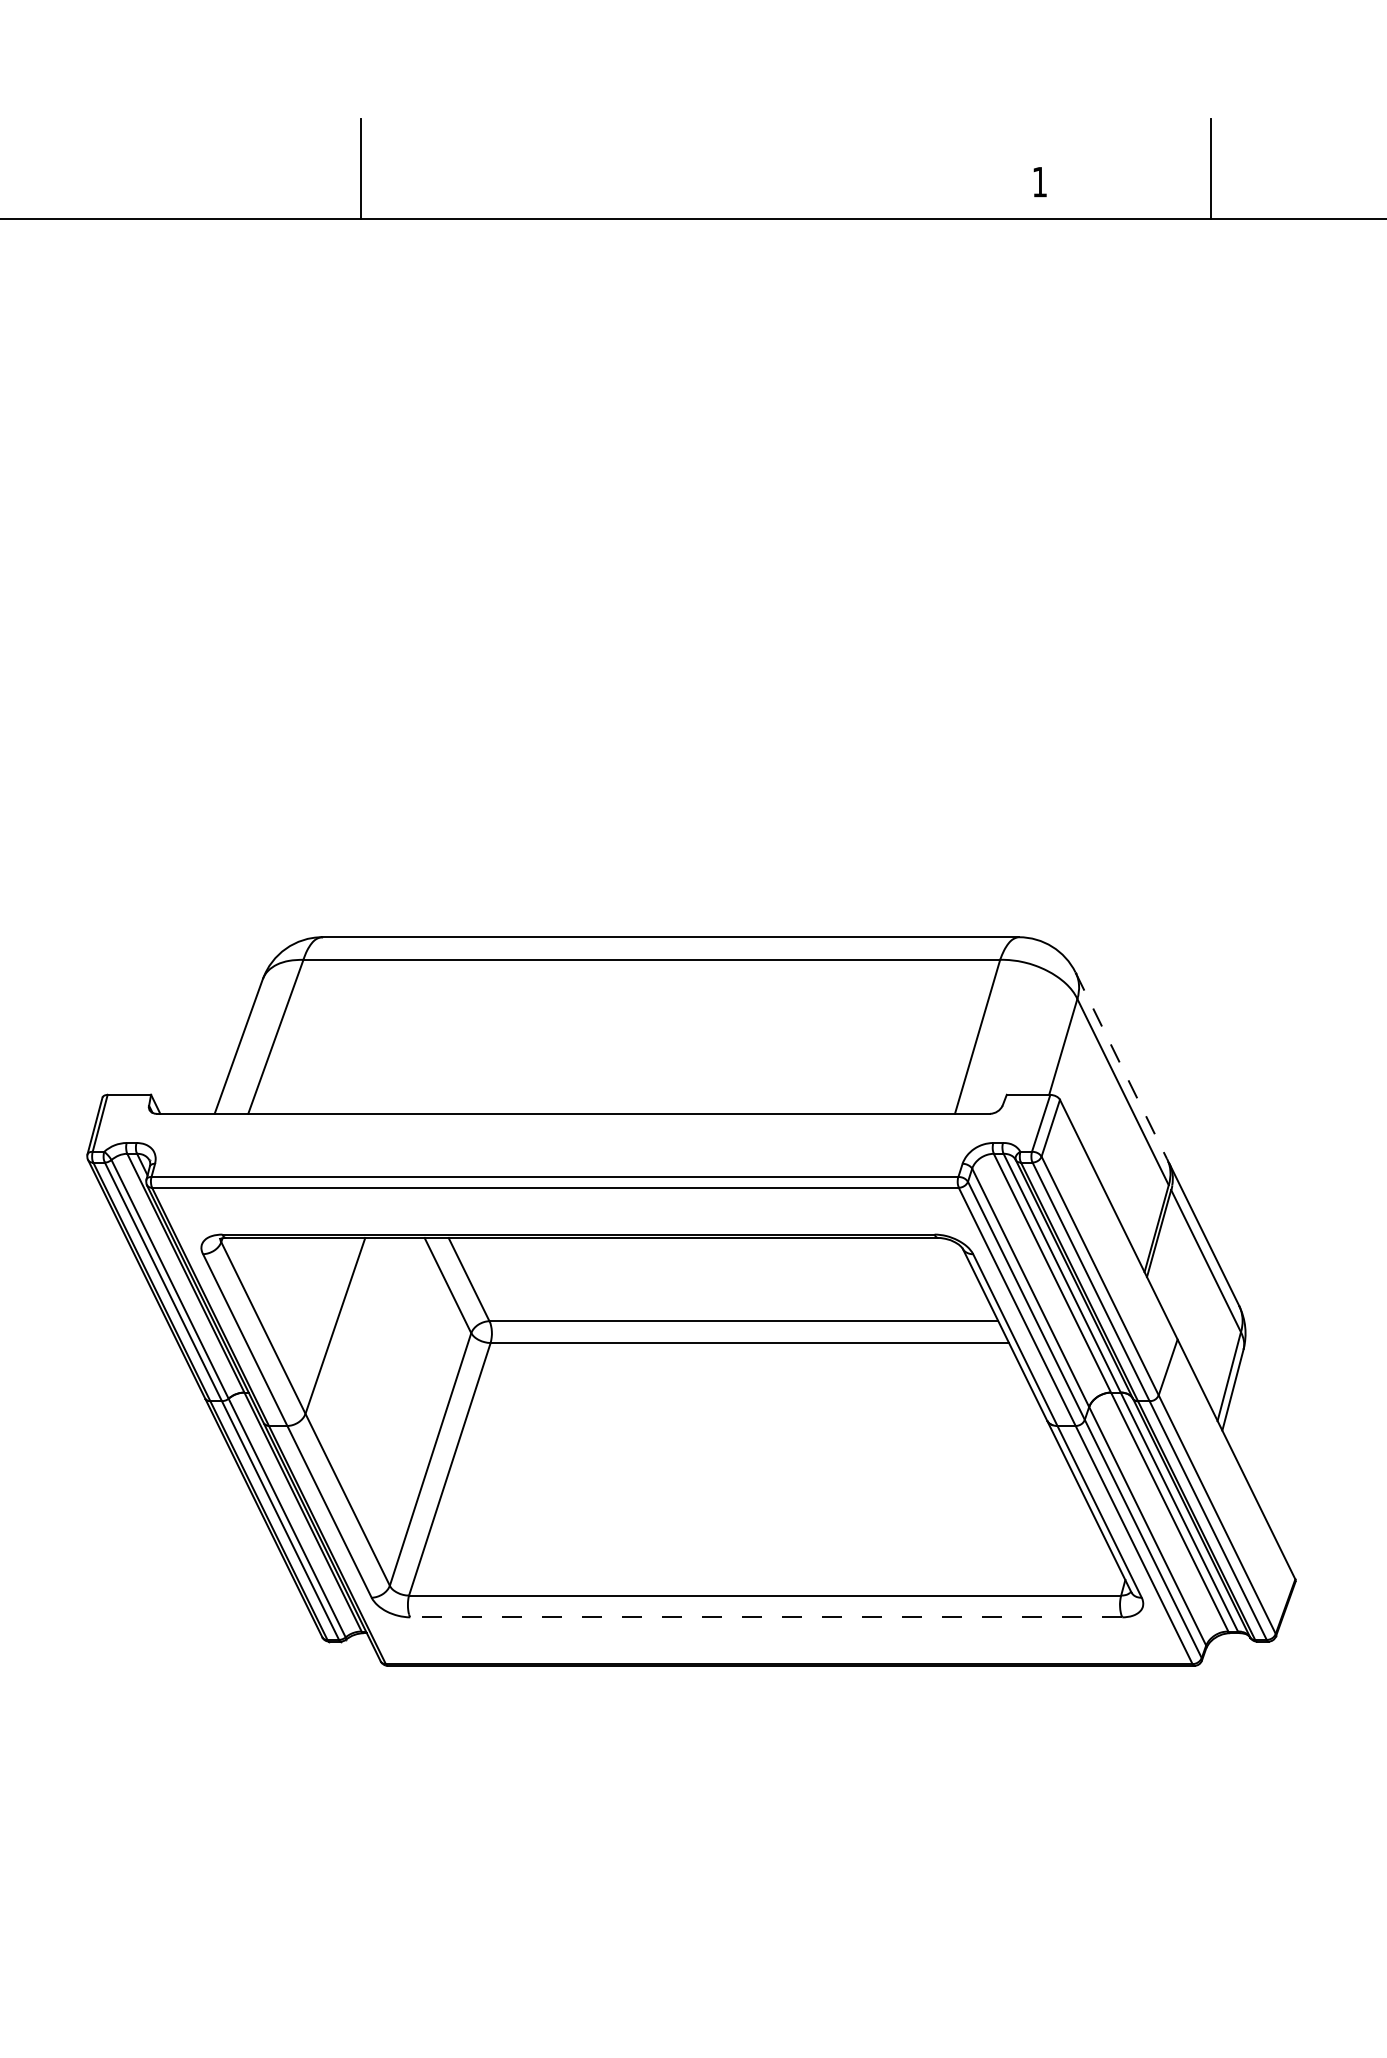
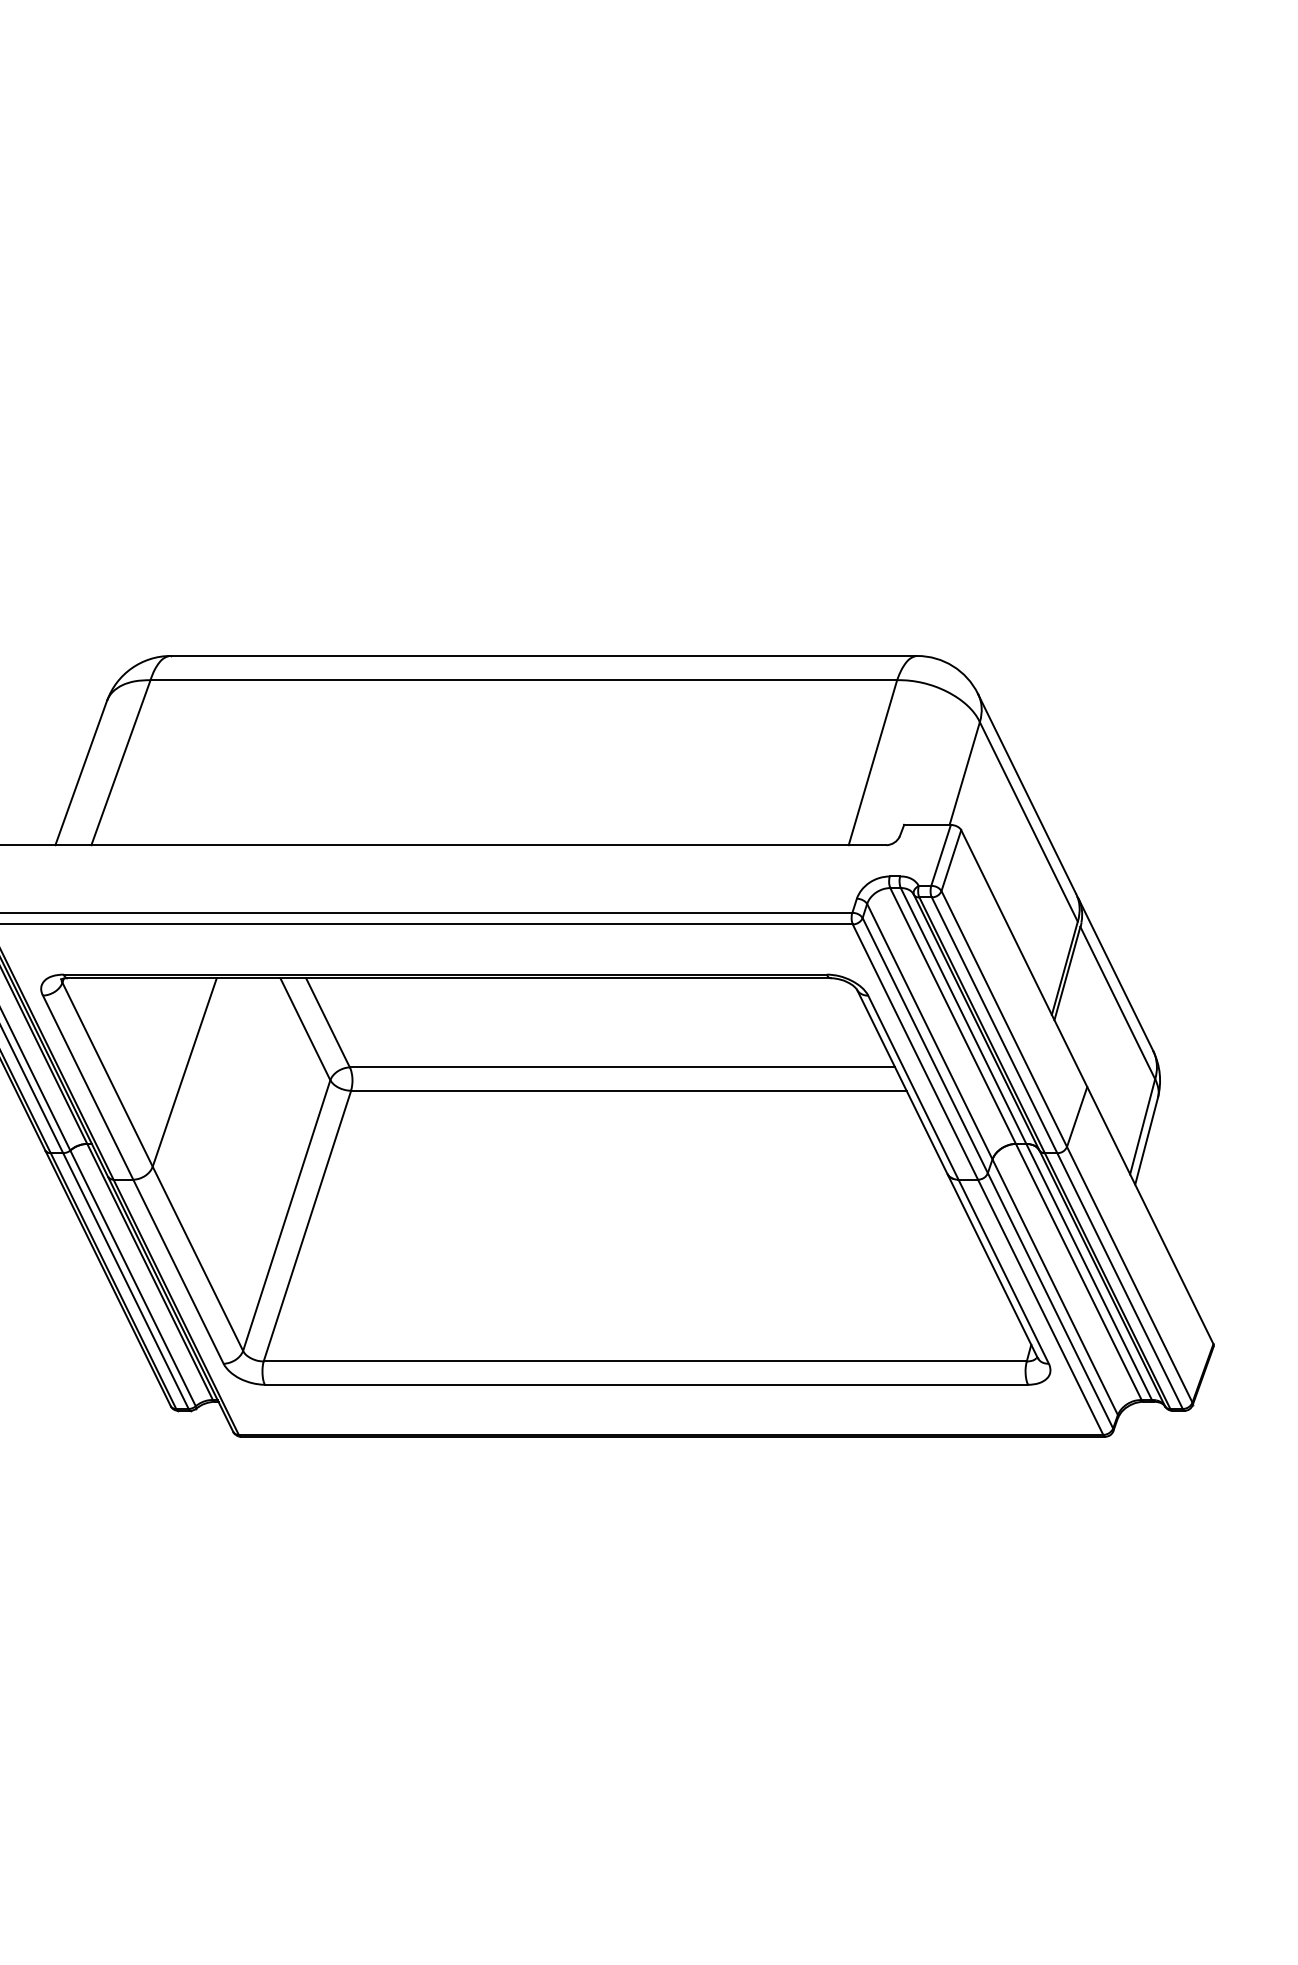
line: (1121, 1065) -> (1027, 793), dashed -> solid
line: (765, 1617) -> (645, 1384), dashed -> solid

